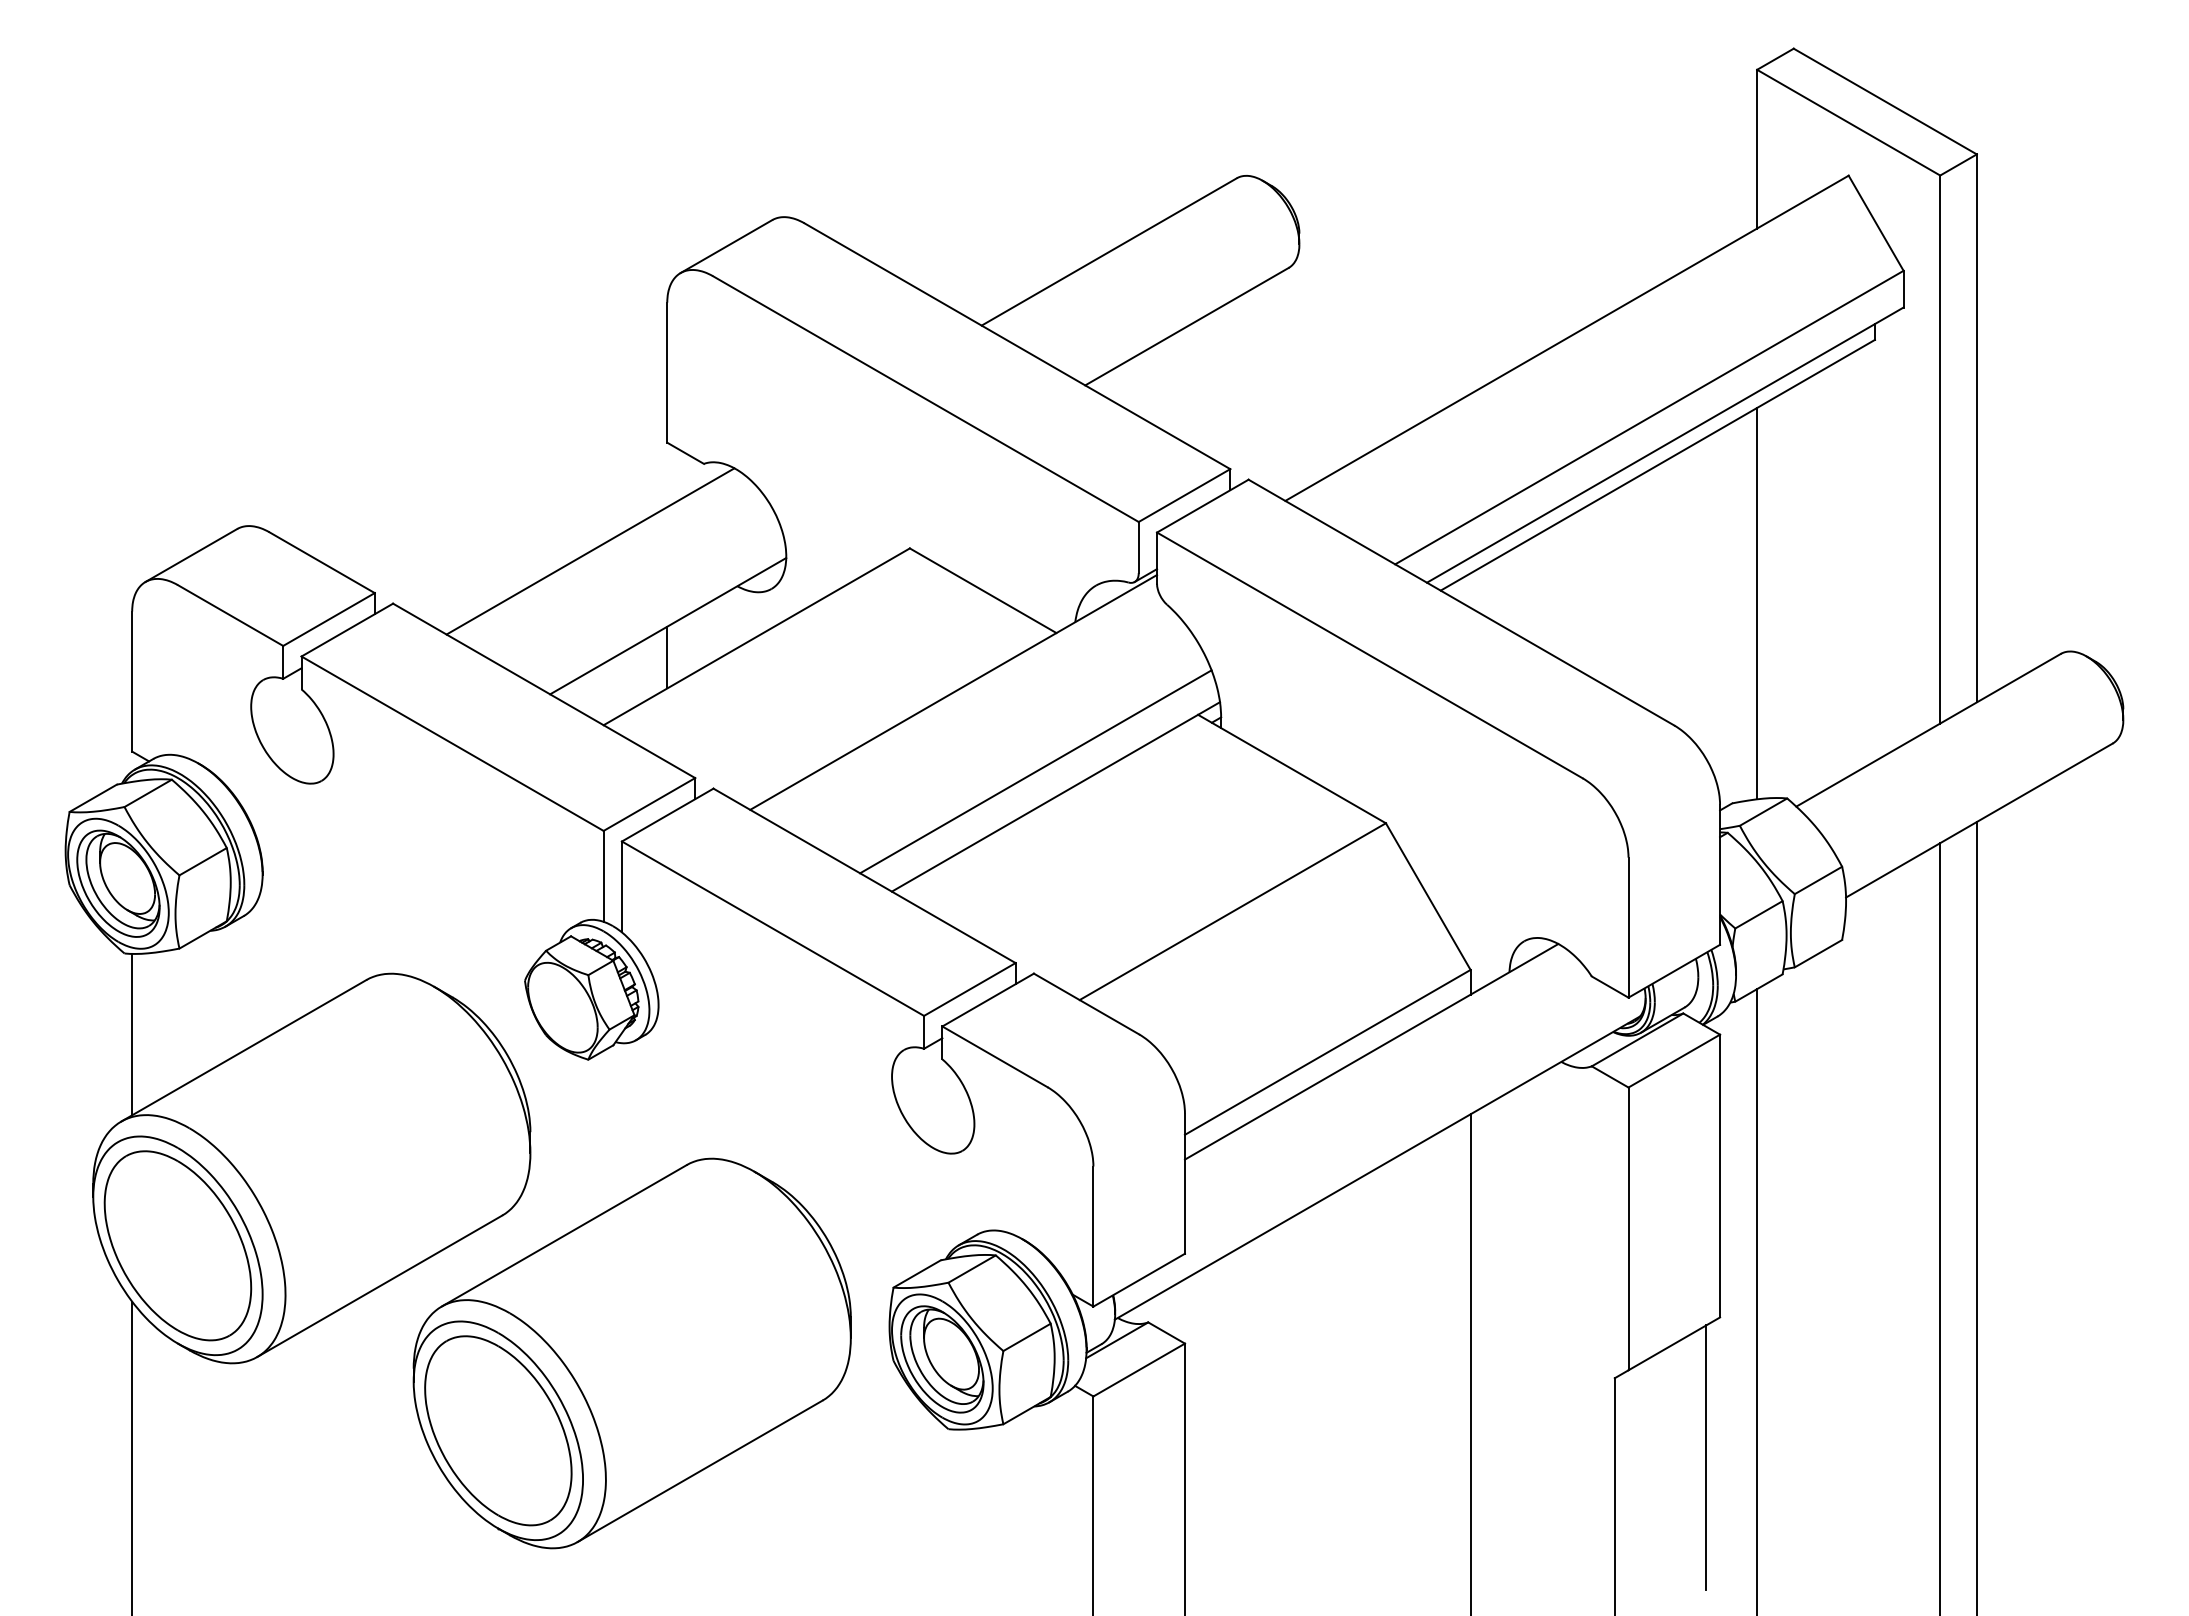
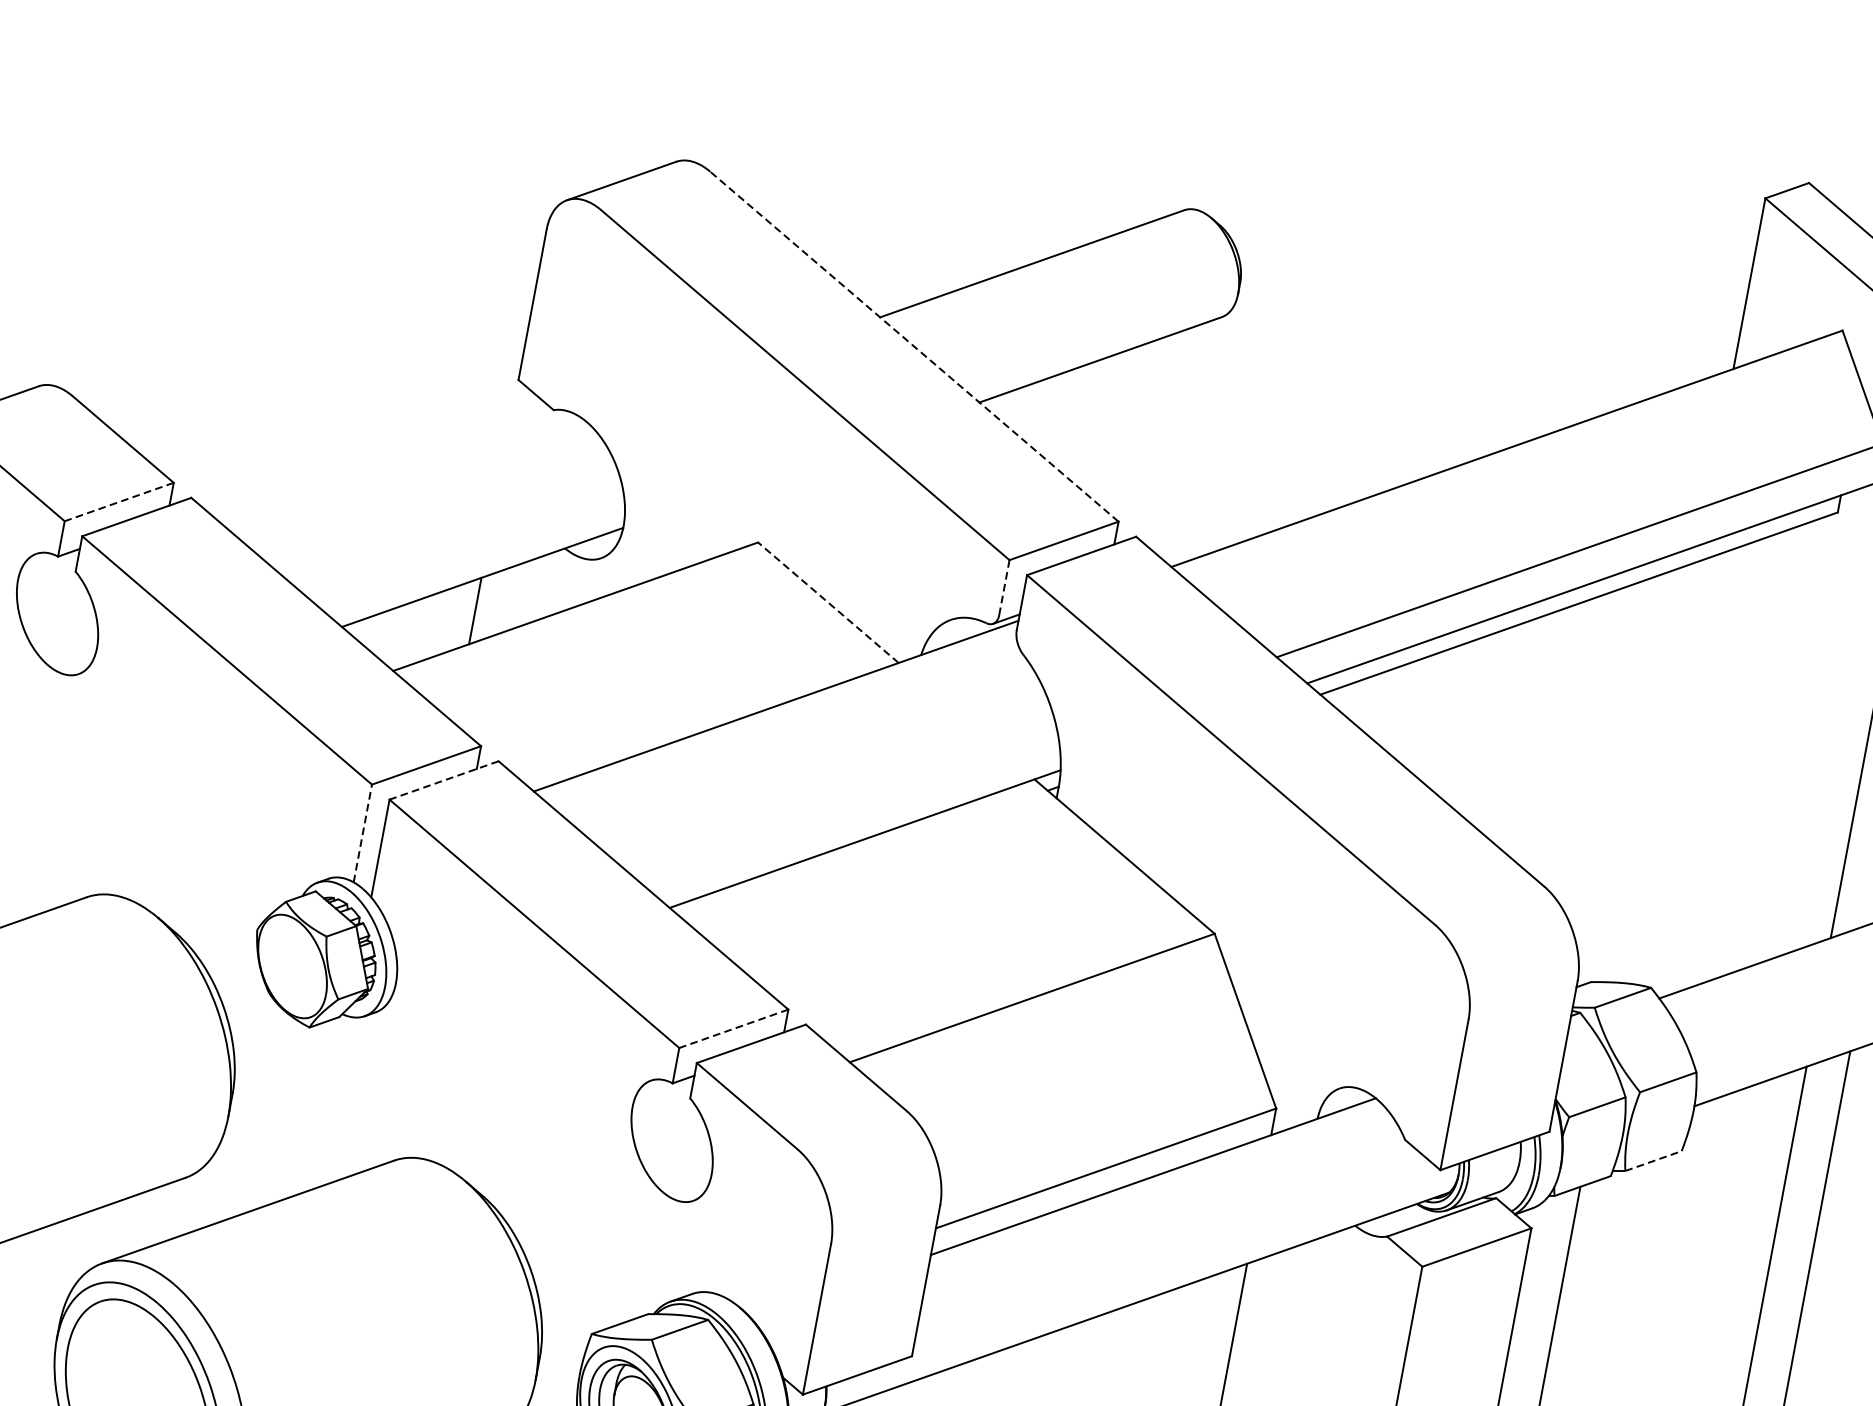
line: (1017, 346) -> (914, 347), solid -> dashed
line: (1138, 547) -> (1004, 587), solid -> dashed
line: (590, 551) -> (414, 481), removed
line: (983, 590) -> (828, 602), solid -> dashed
line: (1757, 603) -> (1658, 772), removed
line: (329, 619) -> (119, 502), solid -> dashed
line: (1035, 771) -> (848, 807), removed
line: (667, 815) -> (443, 780), solid -> dashed
line: (603, 875) -> (362, 832), solid -> dashed
line: (1818, 953) -> (1653, 1160), solid -> dashed
line: (969, 989) -> (733, 1028), solid -> dashed

